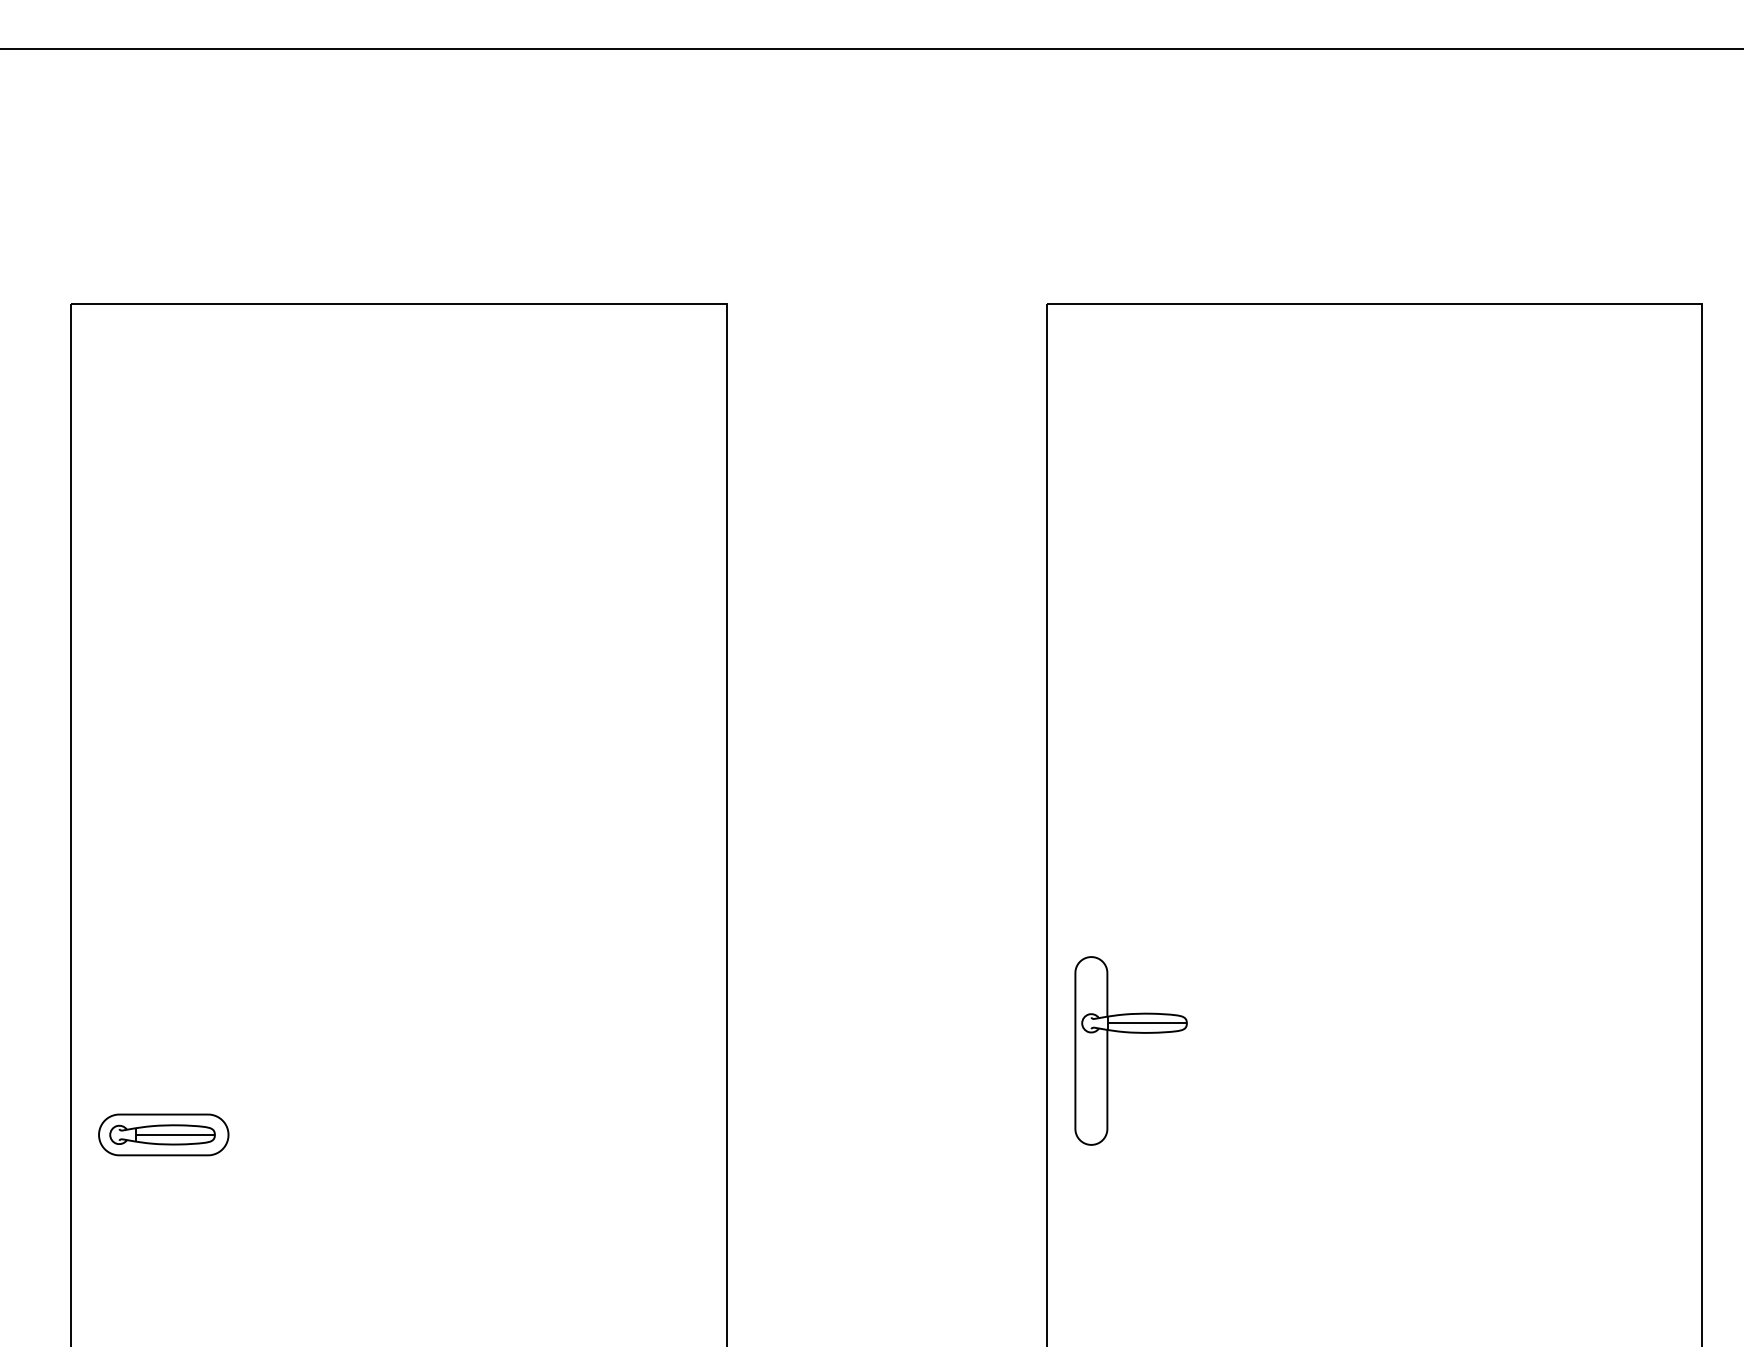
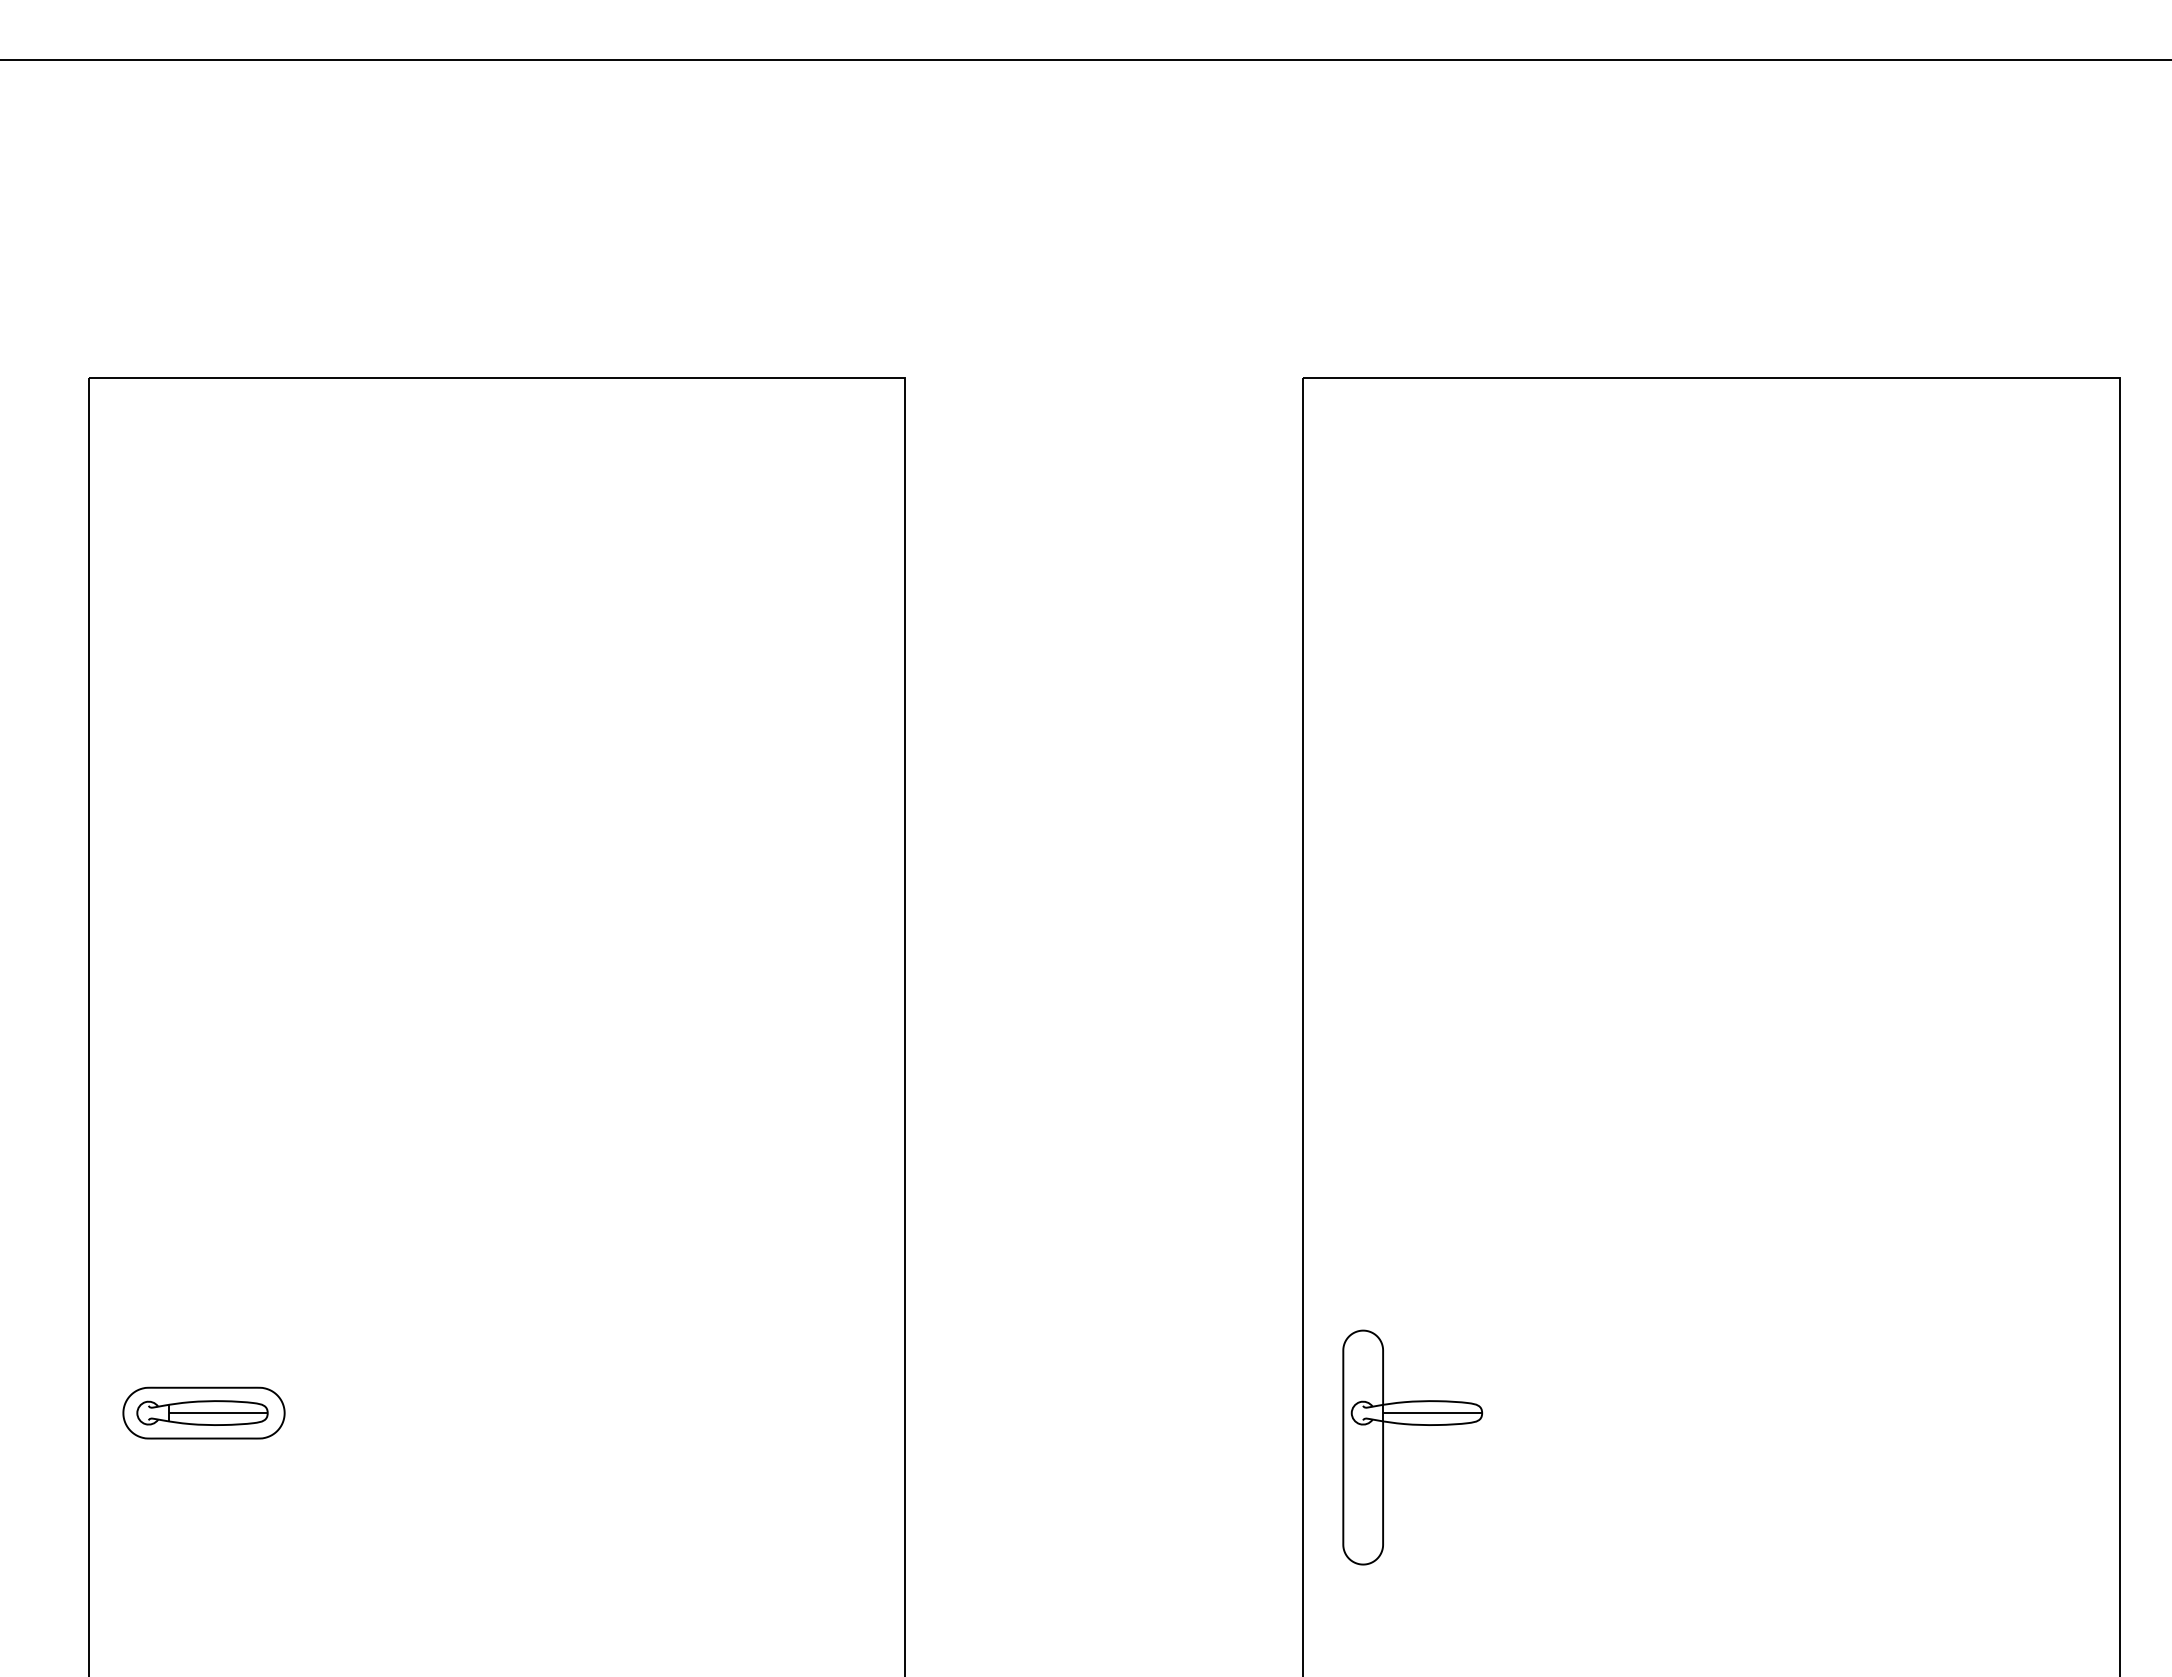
part: (1130, 1033) -> (1412, 1425), moved

